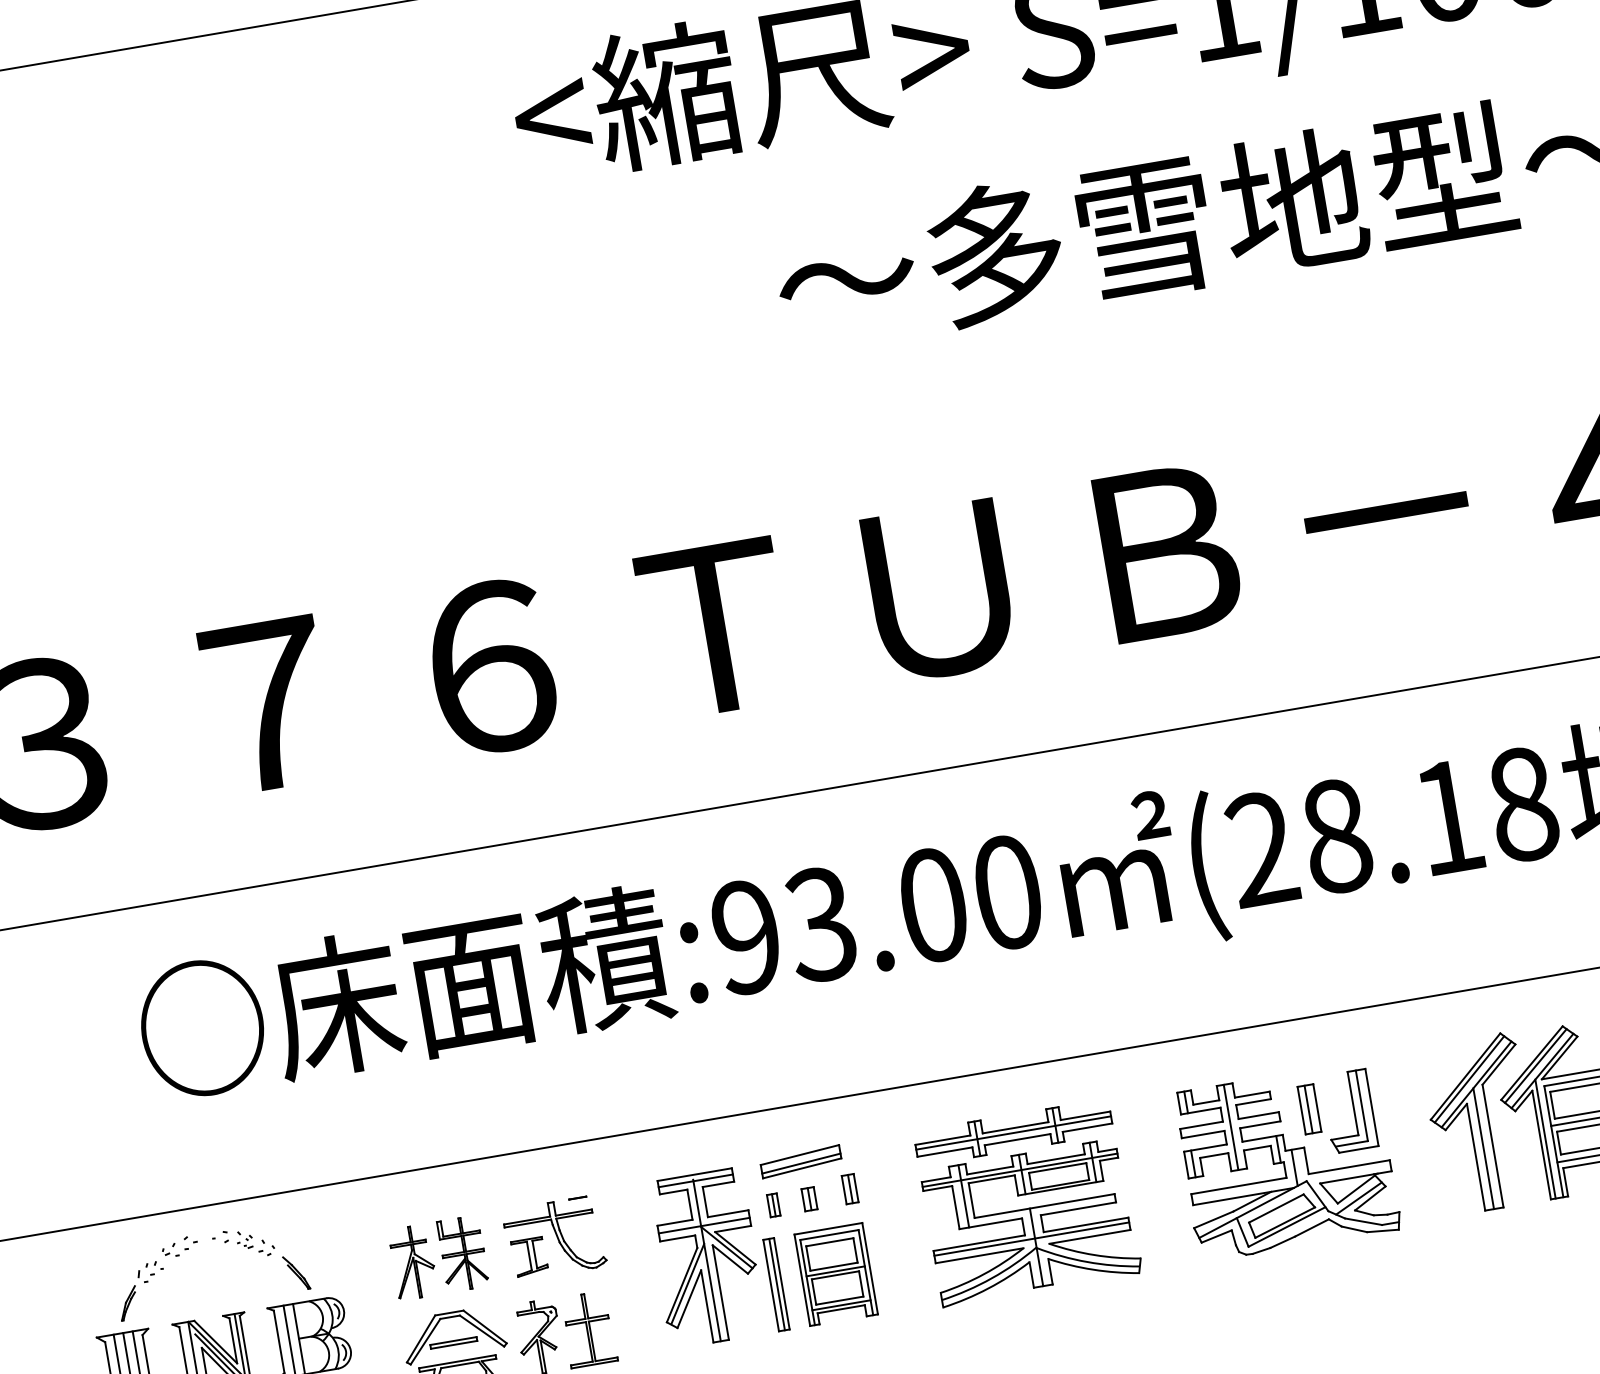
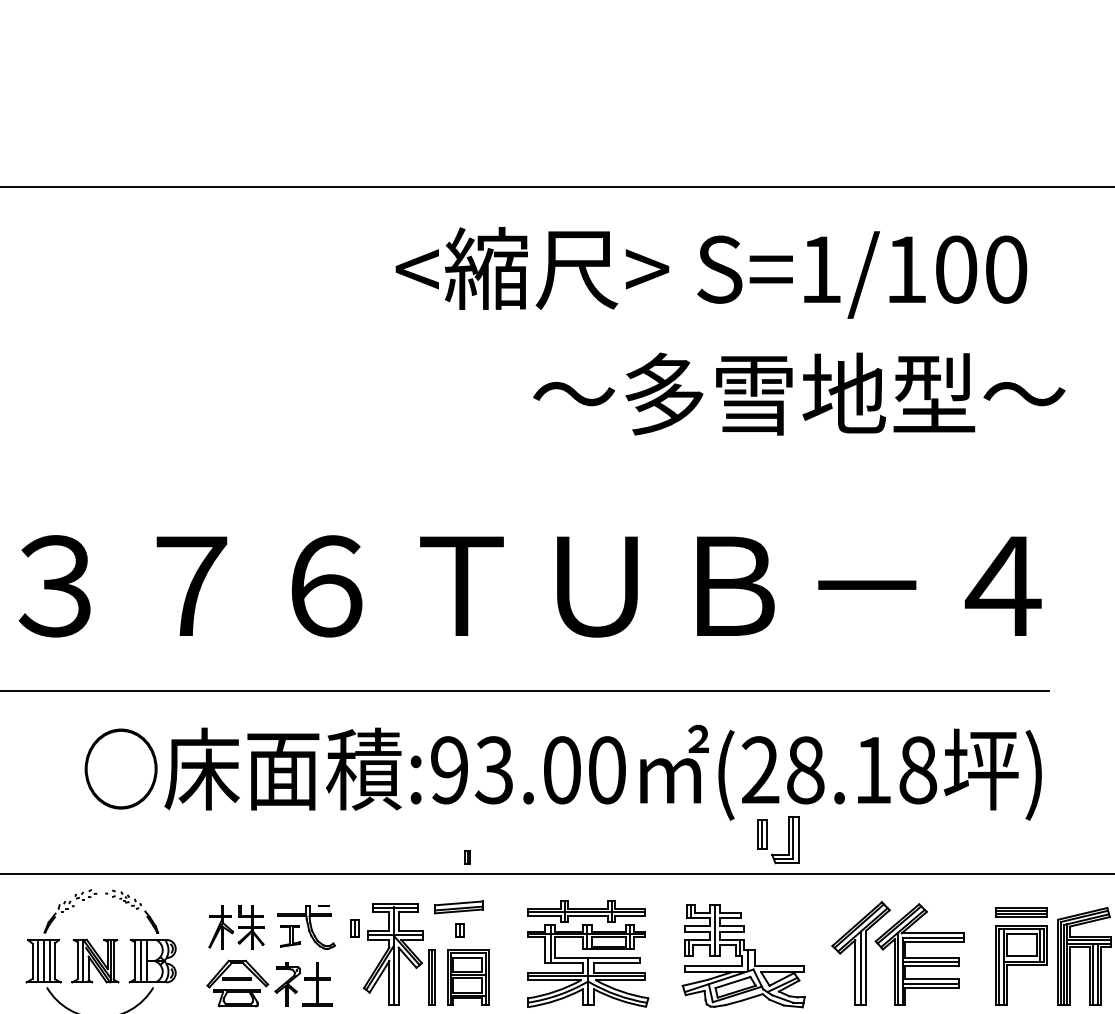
part: (1354, 1111) -> (788, 840), moved
part: (849, 1189) -> (354, 928), moved
part: (773, 1205) -> (467, 857), moved

